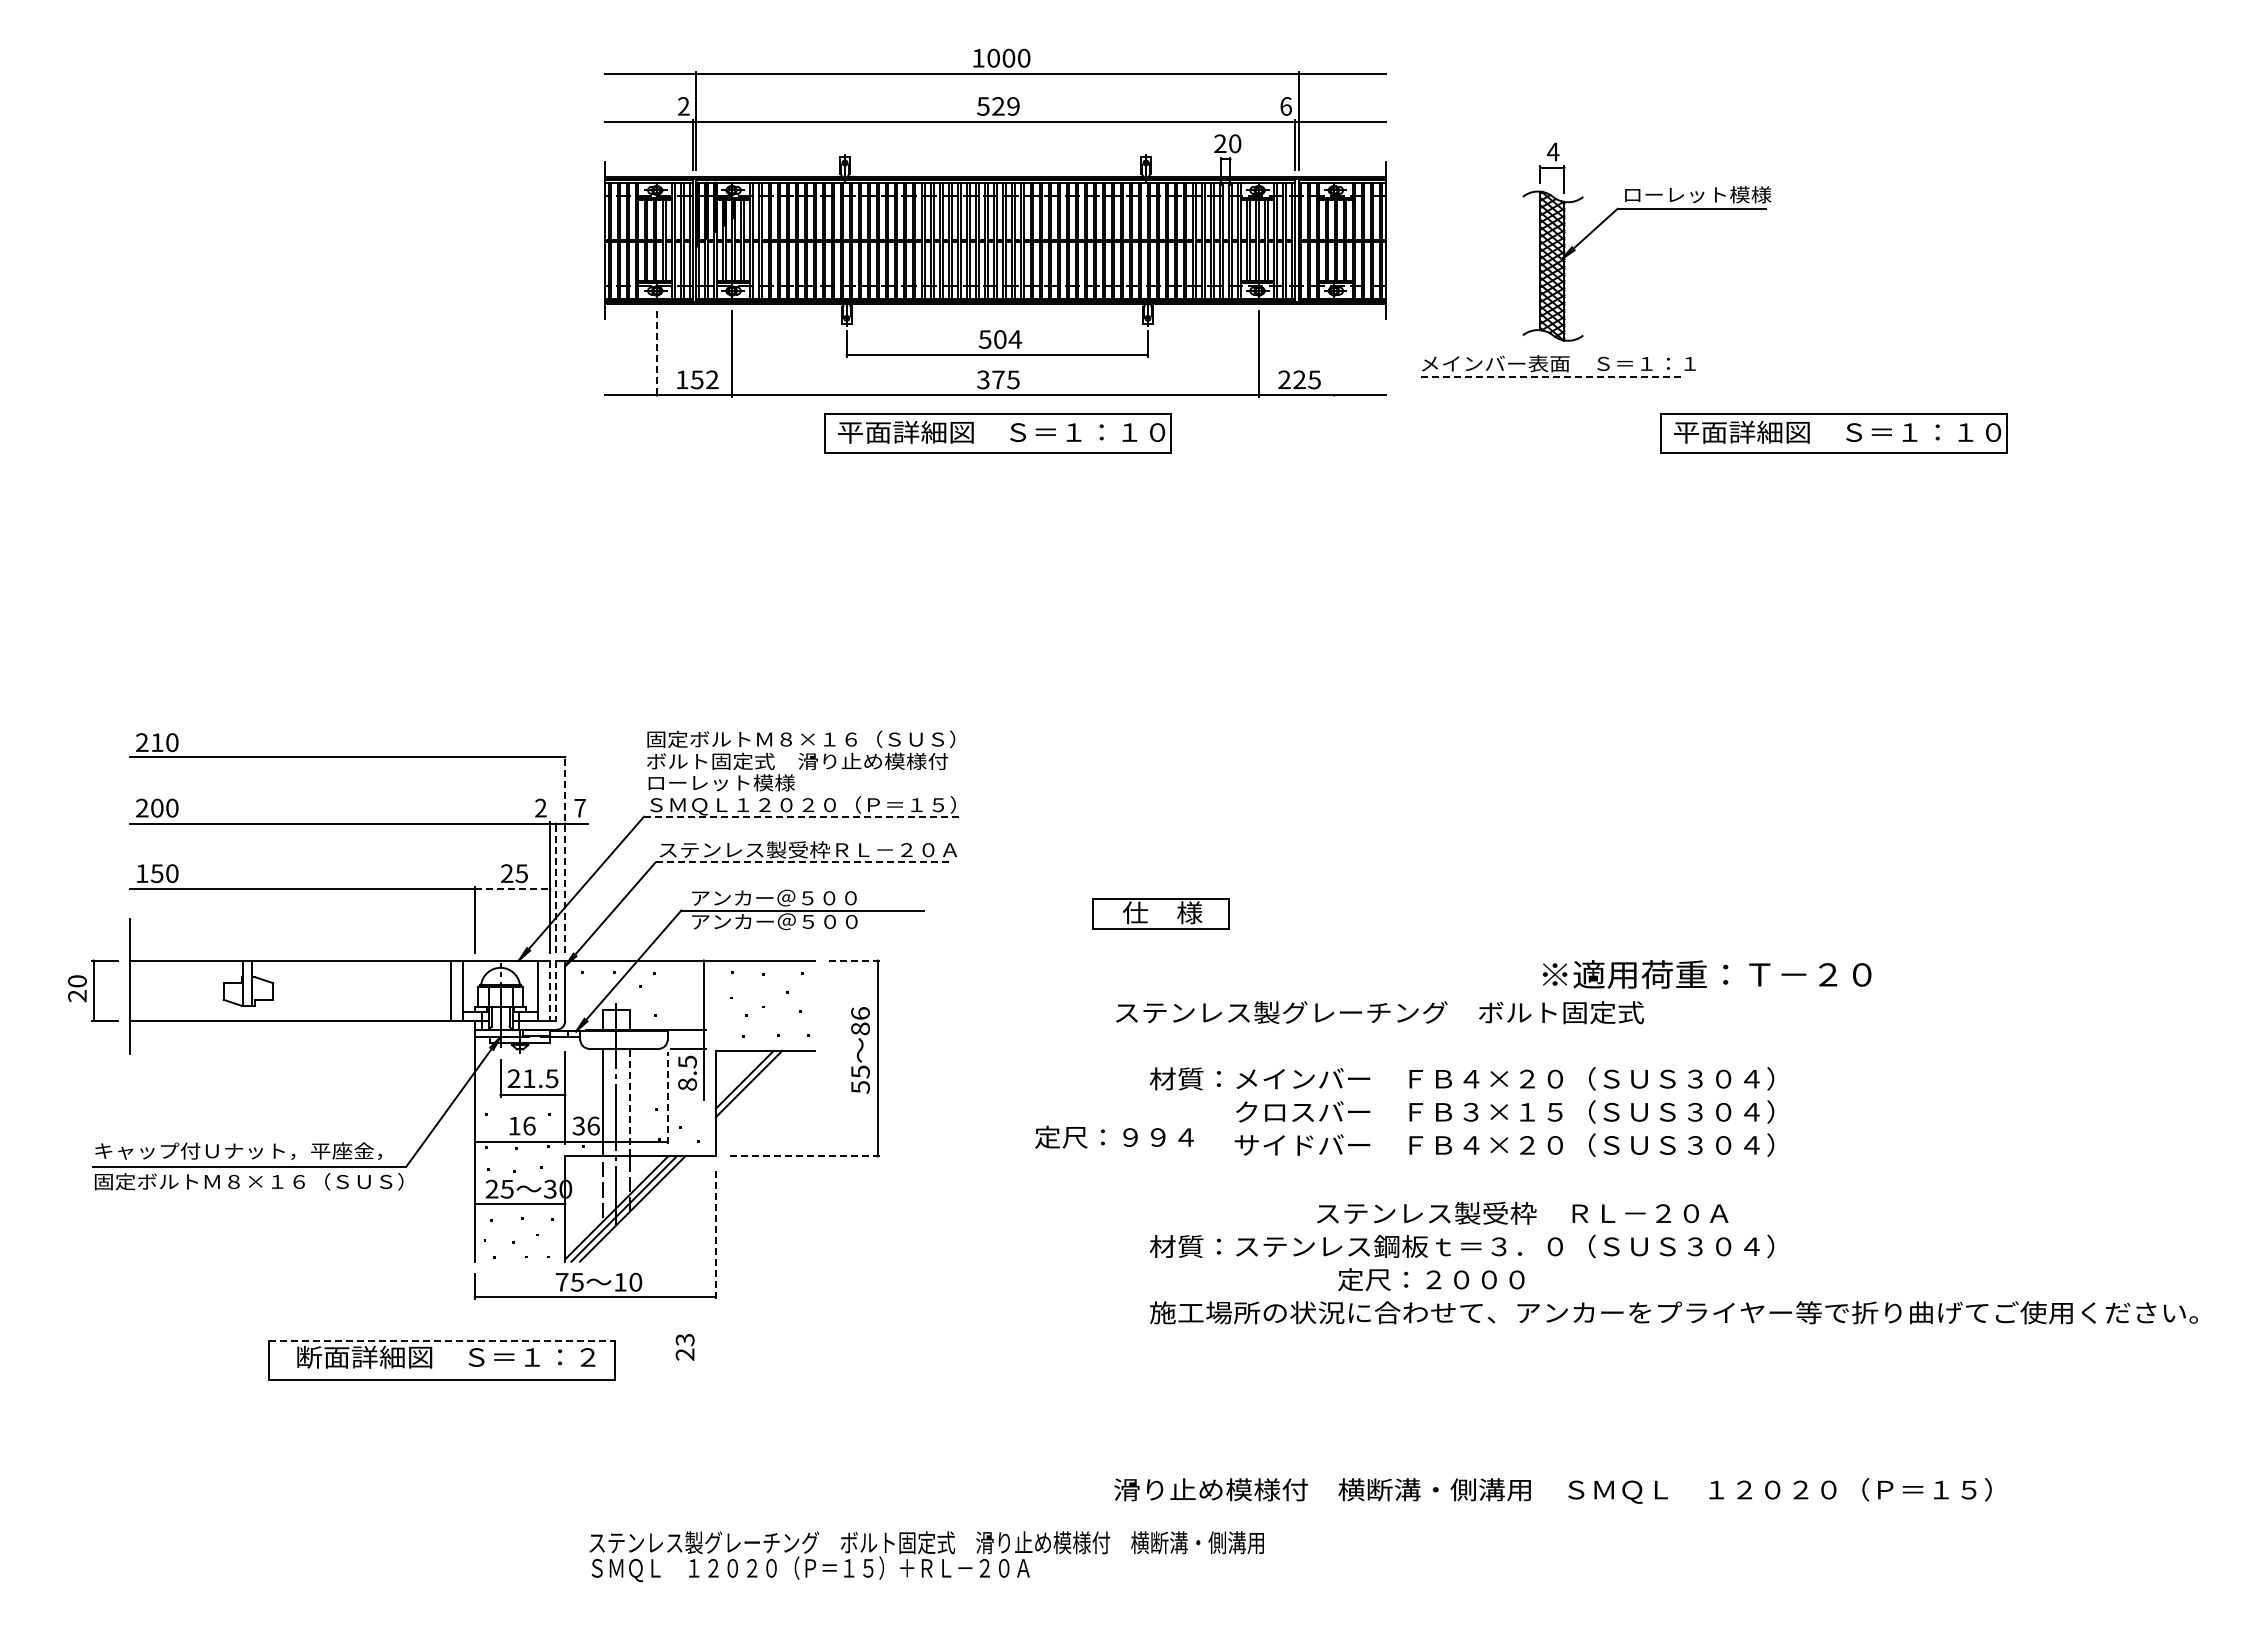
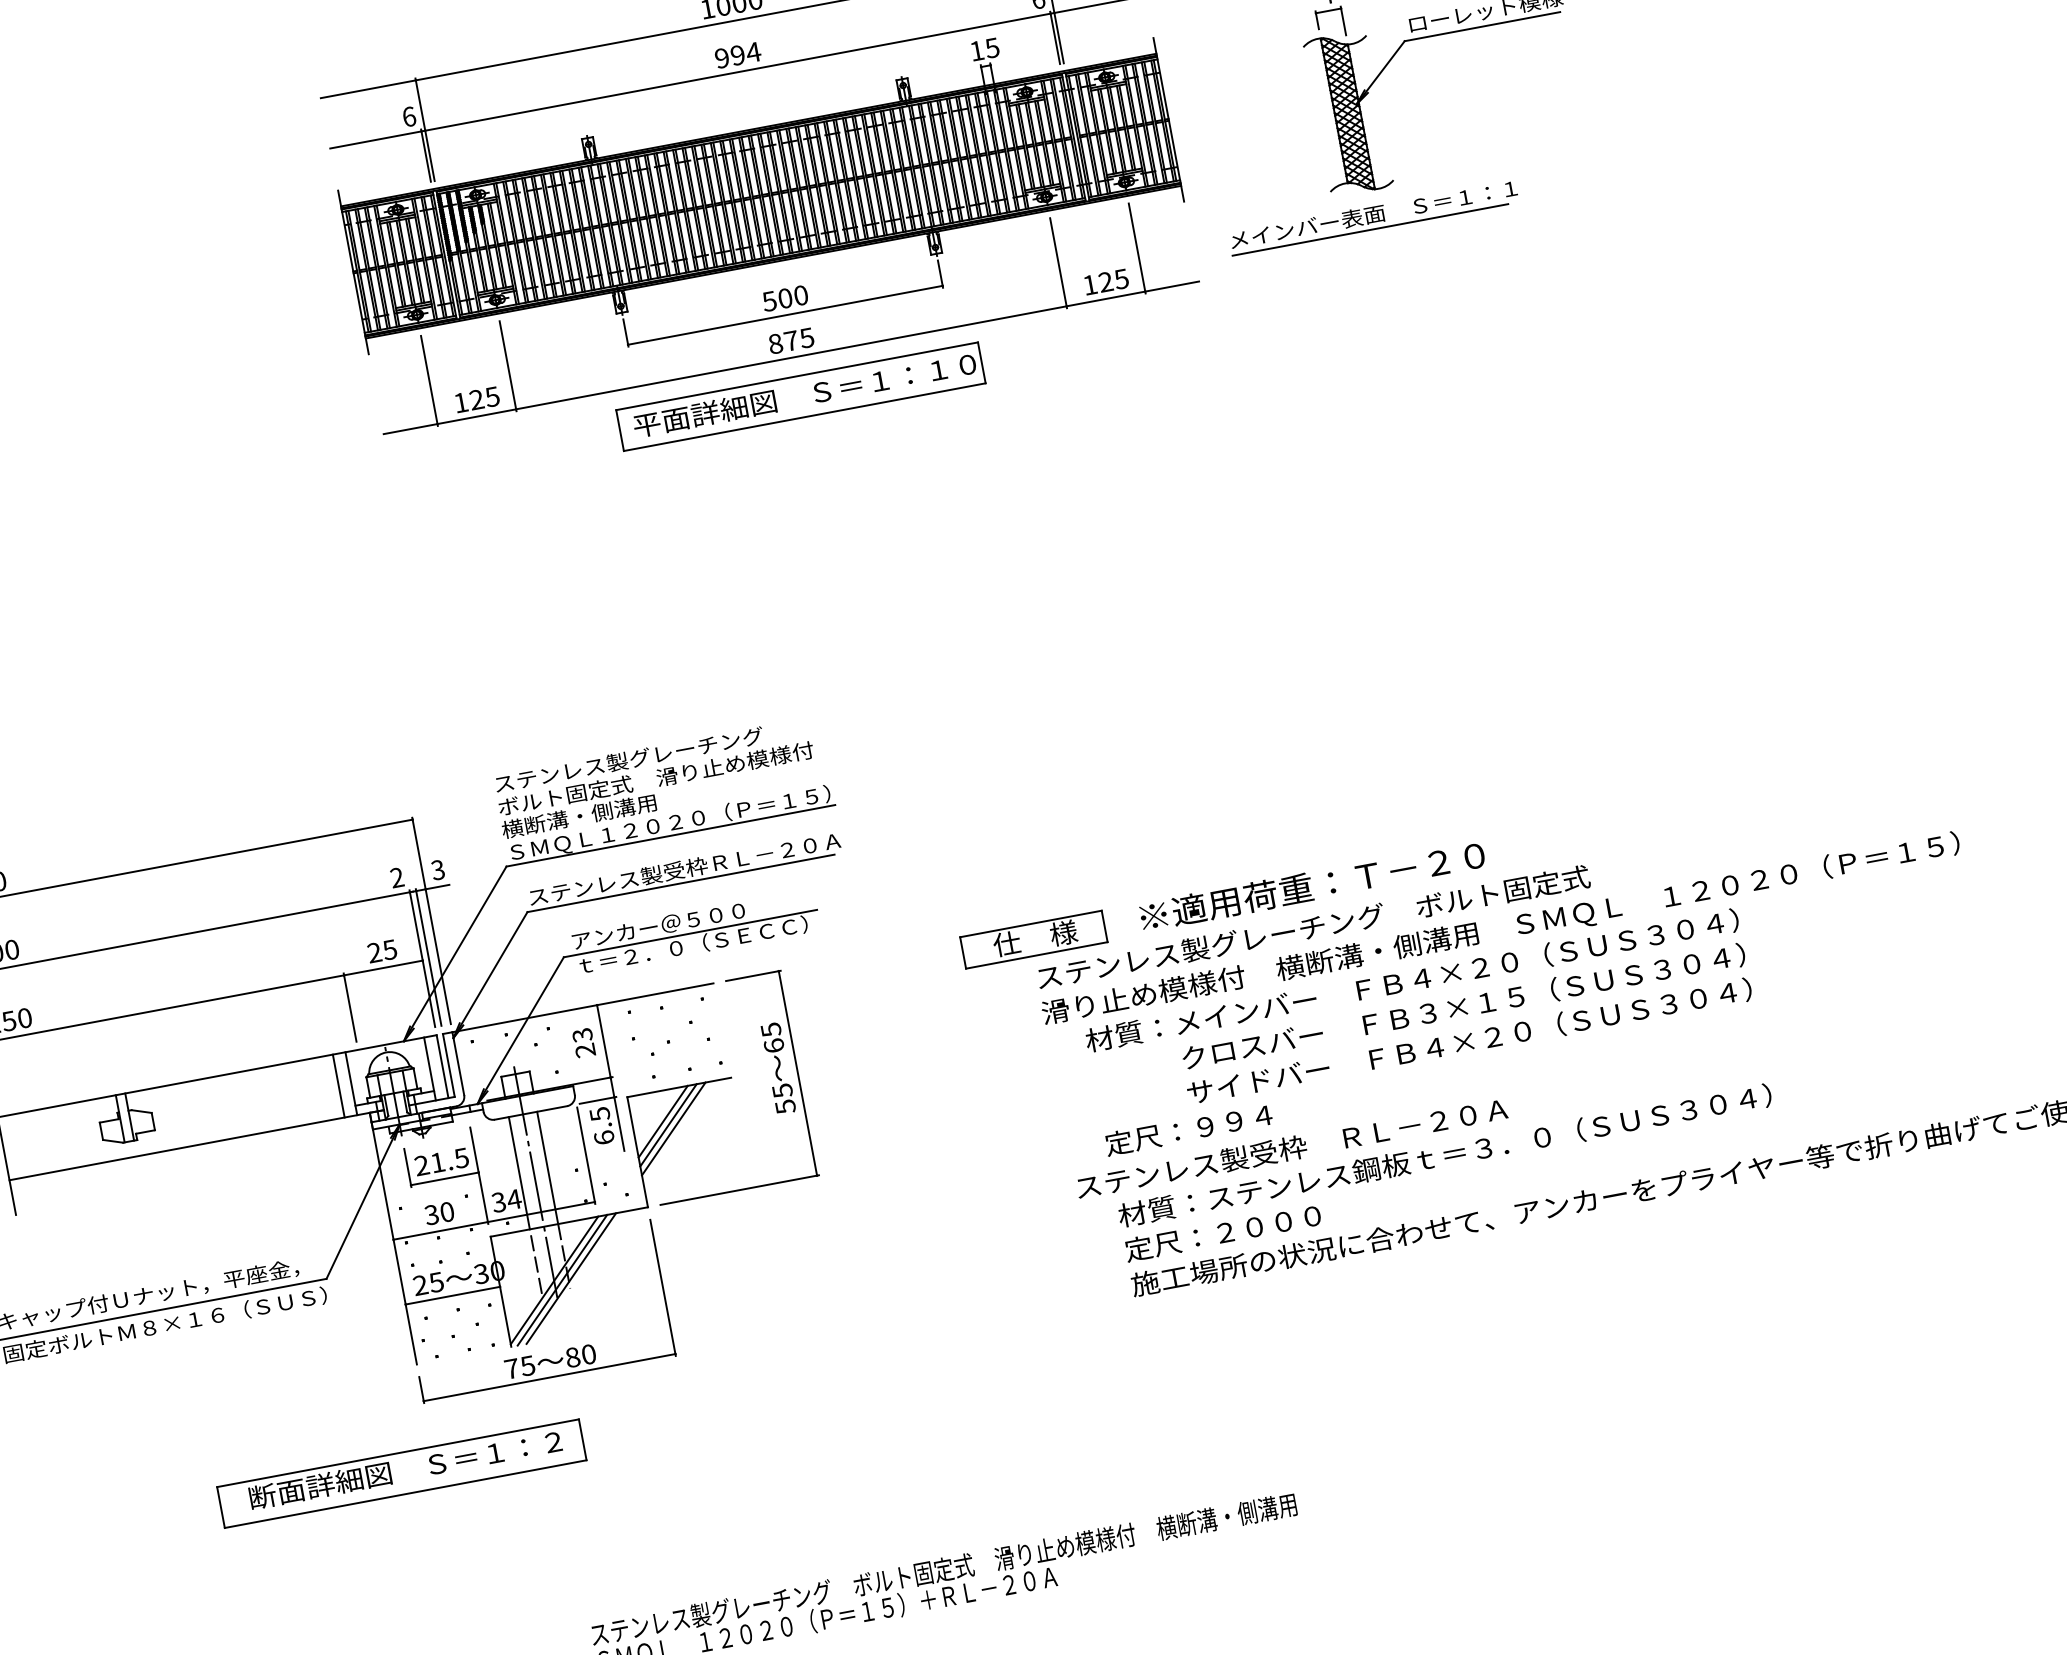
text: (683, 106) -> (408, 116), 2 -> 6
text: (998, 106) -> (737, 55), 529 -> 994
text: (1227, 143) -> (984, 49), 20 -> 15
text: (1015, 339) -> (801, 295), 504 -> 500
line: (656, 354) -> (429, 381), dashed -> solid
line: (1334, 354) -> (1137, 248), added
line: (1553, 377) -> (1370, 229), dashed -> solid
text: (704, 379) -> (484, 398), 152 -> 125
text: (983, 379) -> (775, 343), 375 -> 875
text: (1284, 379) -> (1090, 284), 225 -> 125
part: (1833, 433) -> (1674, 233), removed
text: (801, 739) -> (655, 755), 固定ボルトＭ８×１６（ＳＵＳ） -> ステンレス製グレーチング
text: (720, 782) -> (579, 815), ローレット模様 -> 横断溝・側溝用
text: (579, 807) -> (437, 869), 7 -> 3
line: (801, 816) -> (670, 835), dashed -> solid
line: (565, 854) -> (431, 921), dashed -> solid
line: (802, 862) -> (681, 883), dashed -> solid
line: (556, 886) -> (428, 956), dashed -> solid
line: (512, 889) -> (383, 968), dashed -> solid
part: (1160, 913) -> (1033, 939), moved
text: (802, 921) -> (692, 945), アンカー＠５００ -> ｔ＝２．０（ＳＥＣＣ）
line: (852, 960) -> (752, 975), dashed -> solid
text: (1706, 974) -> (1311, 886), moved
line: (550, 991) -> (443, 1067), dashed -> solid
line: (556, 991) -> (449, 1066), dashed -> solid
text: (860, 1021) -> (772, 1038), 86 -> 65
text: (687, 1084) -> (604, 1137), 8.5 -> 6.5
line: (752, 1087) -> (672, 1128), added
line: (667, 1097) -> (585, 1155), dashed -> solid
line: (629, 1102) -> (547, 1167), dashed -> solid
text: (521, 1125) -> (438, 1213), 16 -> 30
text: (593, 1125) -> (514, 1198), 36 -> 34
text: (1114, 1136) -> (1188, 1128), moved
line: (803, 1156) -> (739, 1190), dashed -> solid
text: (1522, 1212) -> (1291, 1147), moved
line: (715, 1233) -> (662, 1287), dashed -> solid
text: (1431, 1279) -> (1223, 1232), moved
text: (620, 1281) -> (572, 1356), 10 -> 80
line: (442, 1340) -> (398, 1453), dashed -> solid
text: (684, 1347) -> (583, 1043), moved
text: (1552, 1490) -> (1500, 928), moved

